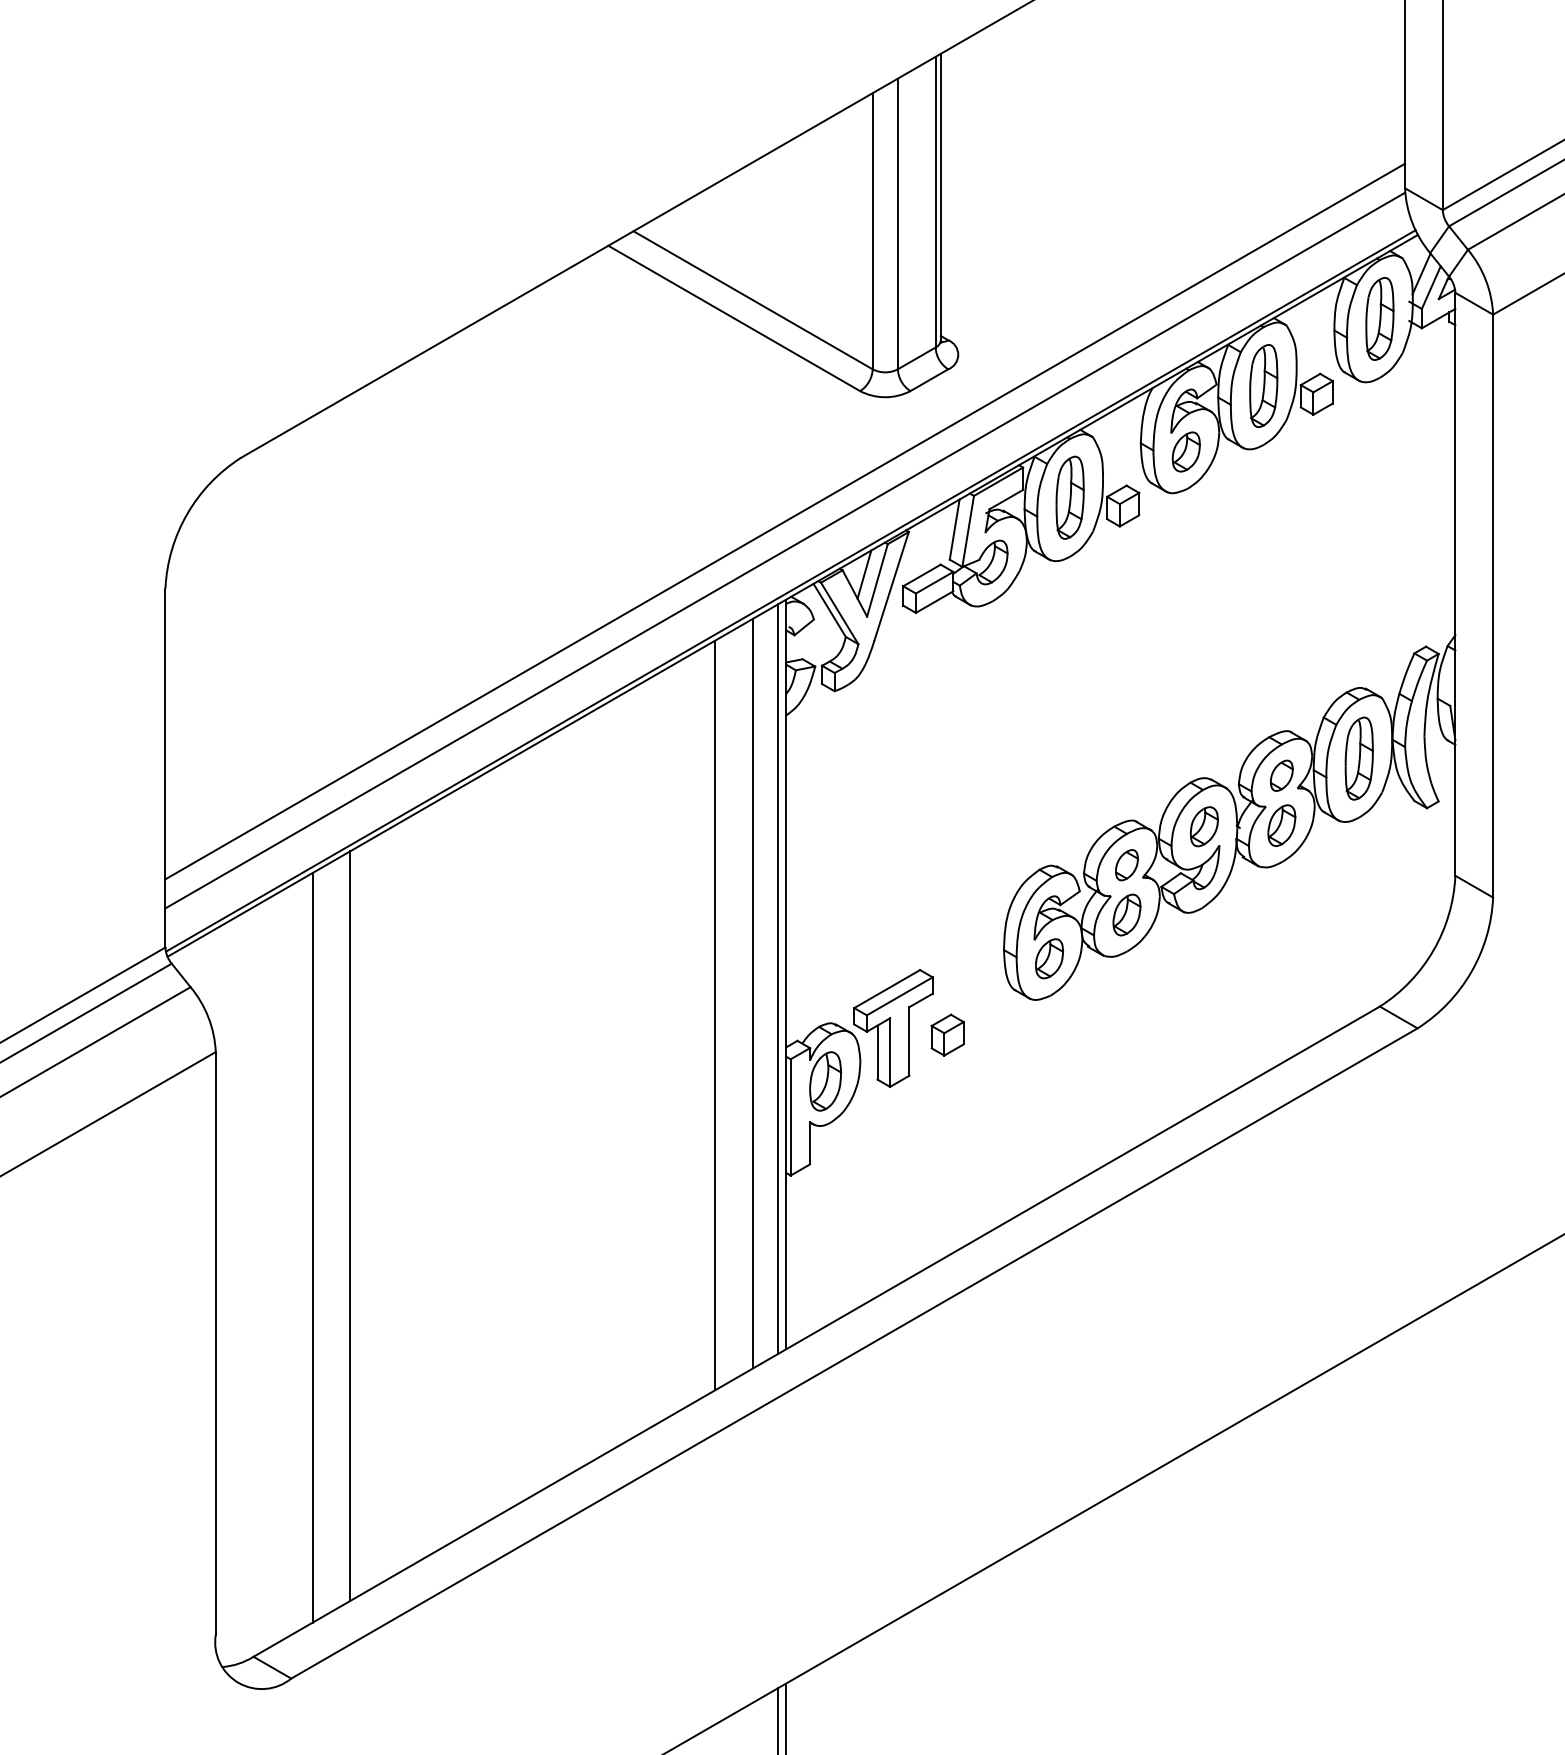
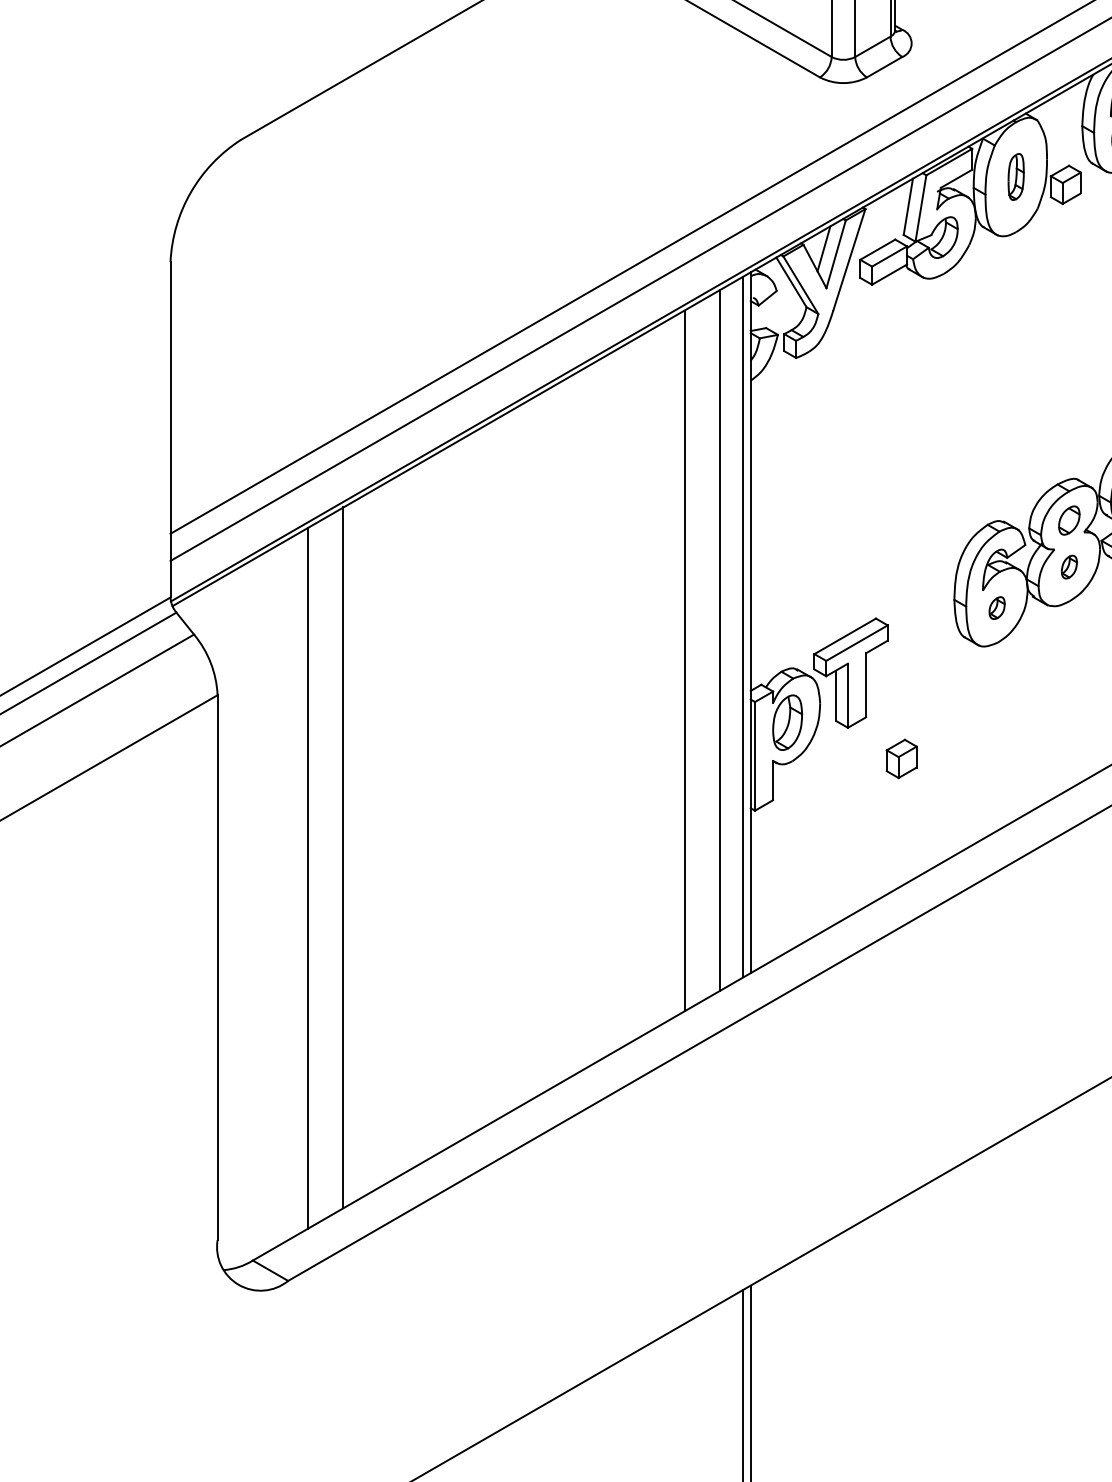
part: (1069, 497) -> (1015, 176), size x0.6
part: (1126, 914) -> (1068, 566), size x0.6
part: (1049, 958) -> (996, 607), size x0.6
part: (947, 1034) -> (901, 758), moved

